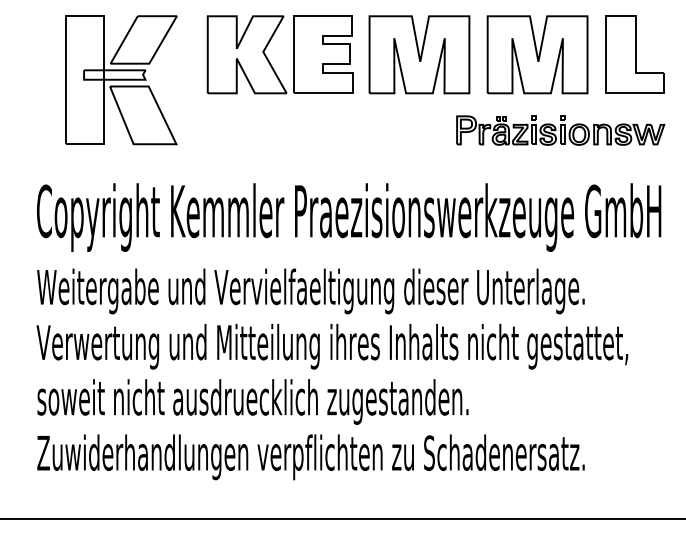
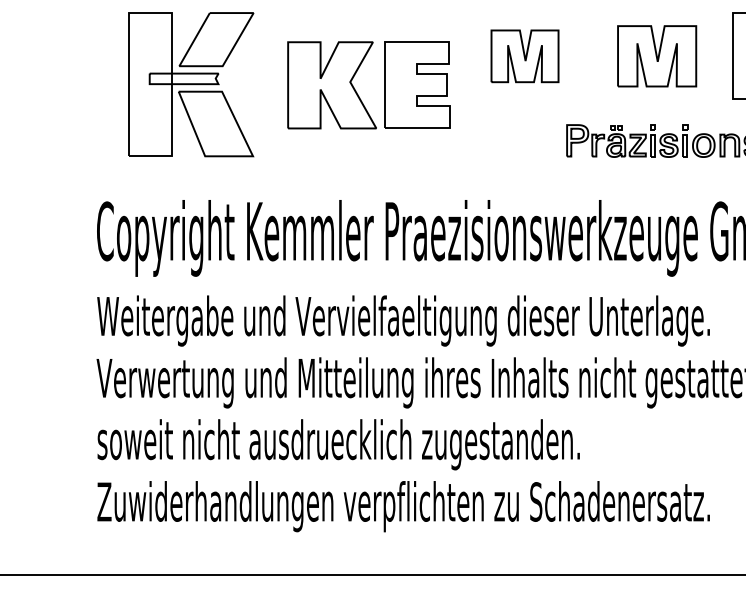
part: (419, 54) -> (525, 55), size x0.6
part: (537, 54) -> (657, 55), size x0.7
part: (269, 60) -> (357, 91), moved

